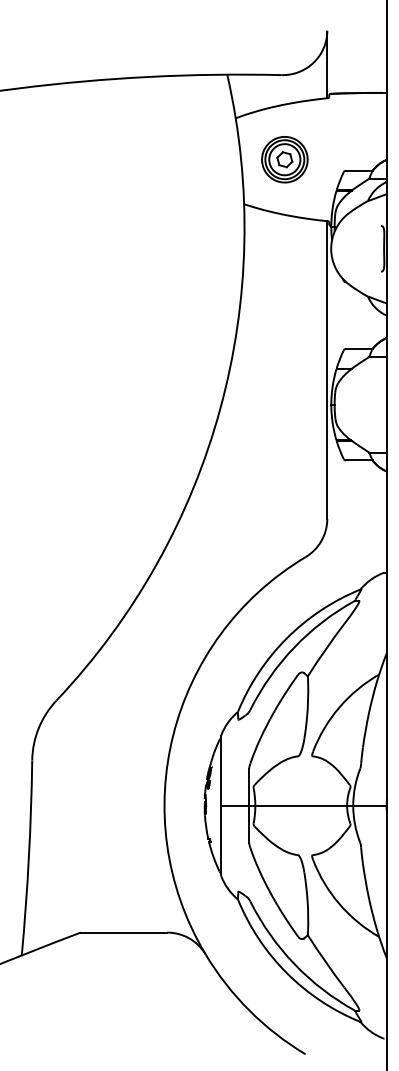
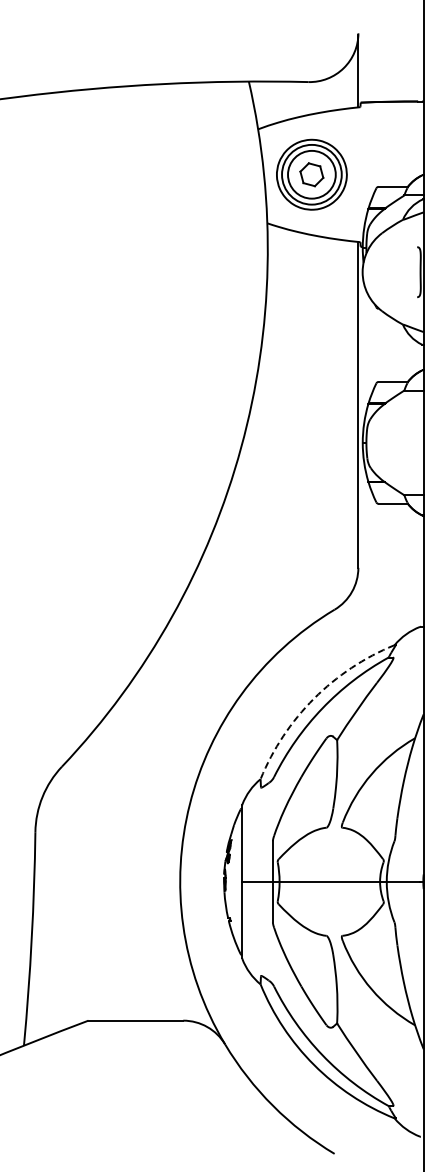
part: (284, 159) -> (311, 174), size x1.4
arc: (287, 638) -> (314, 698), solid -> dashed

